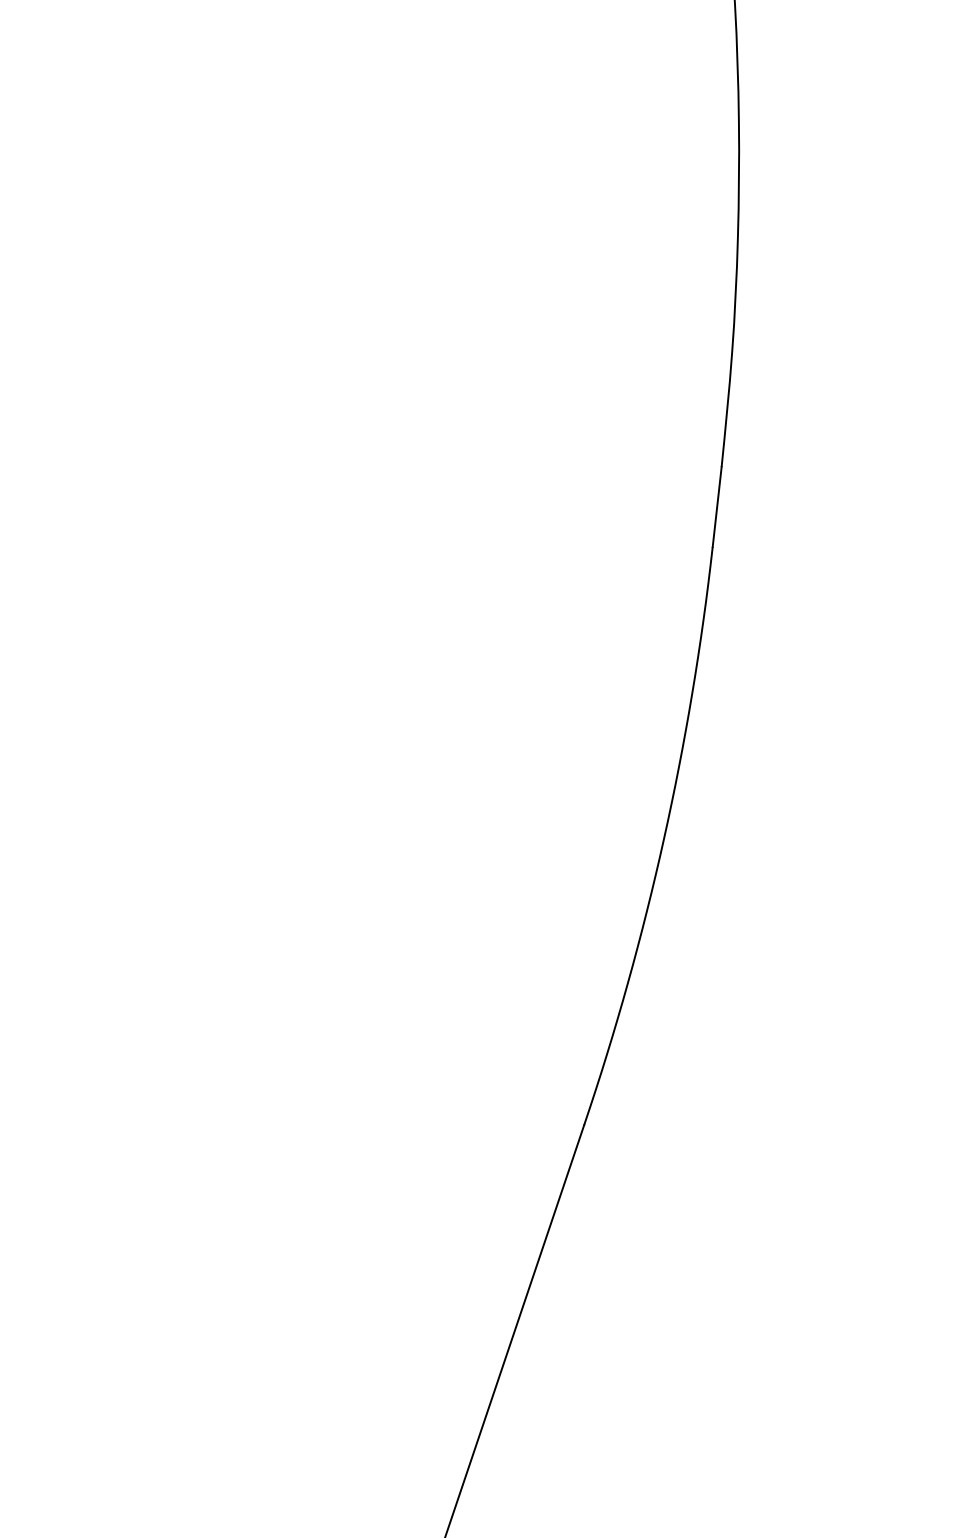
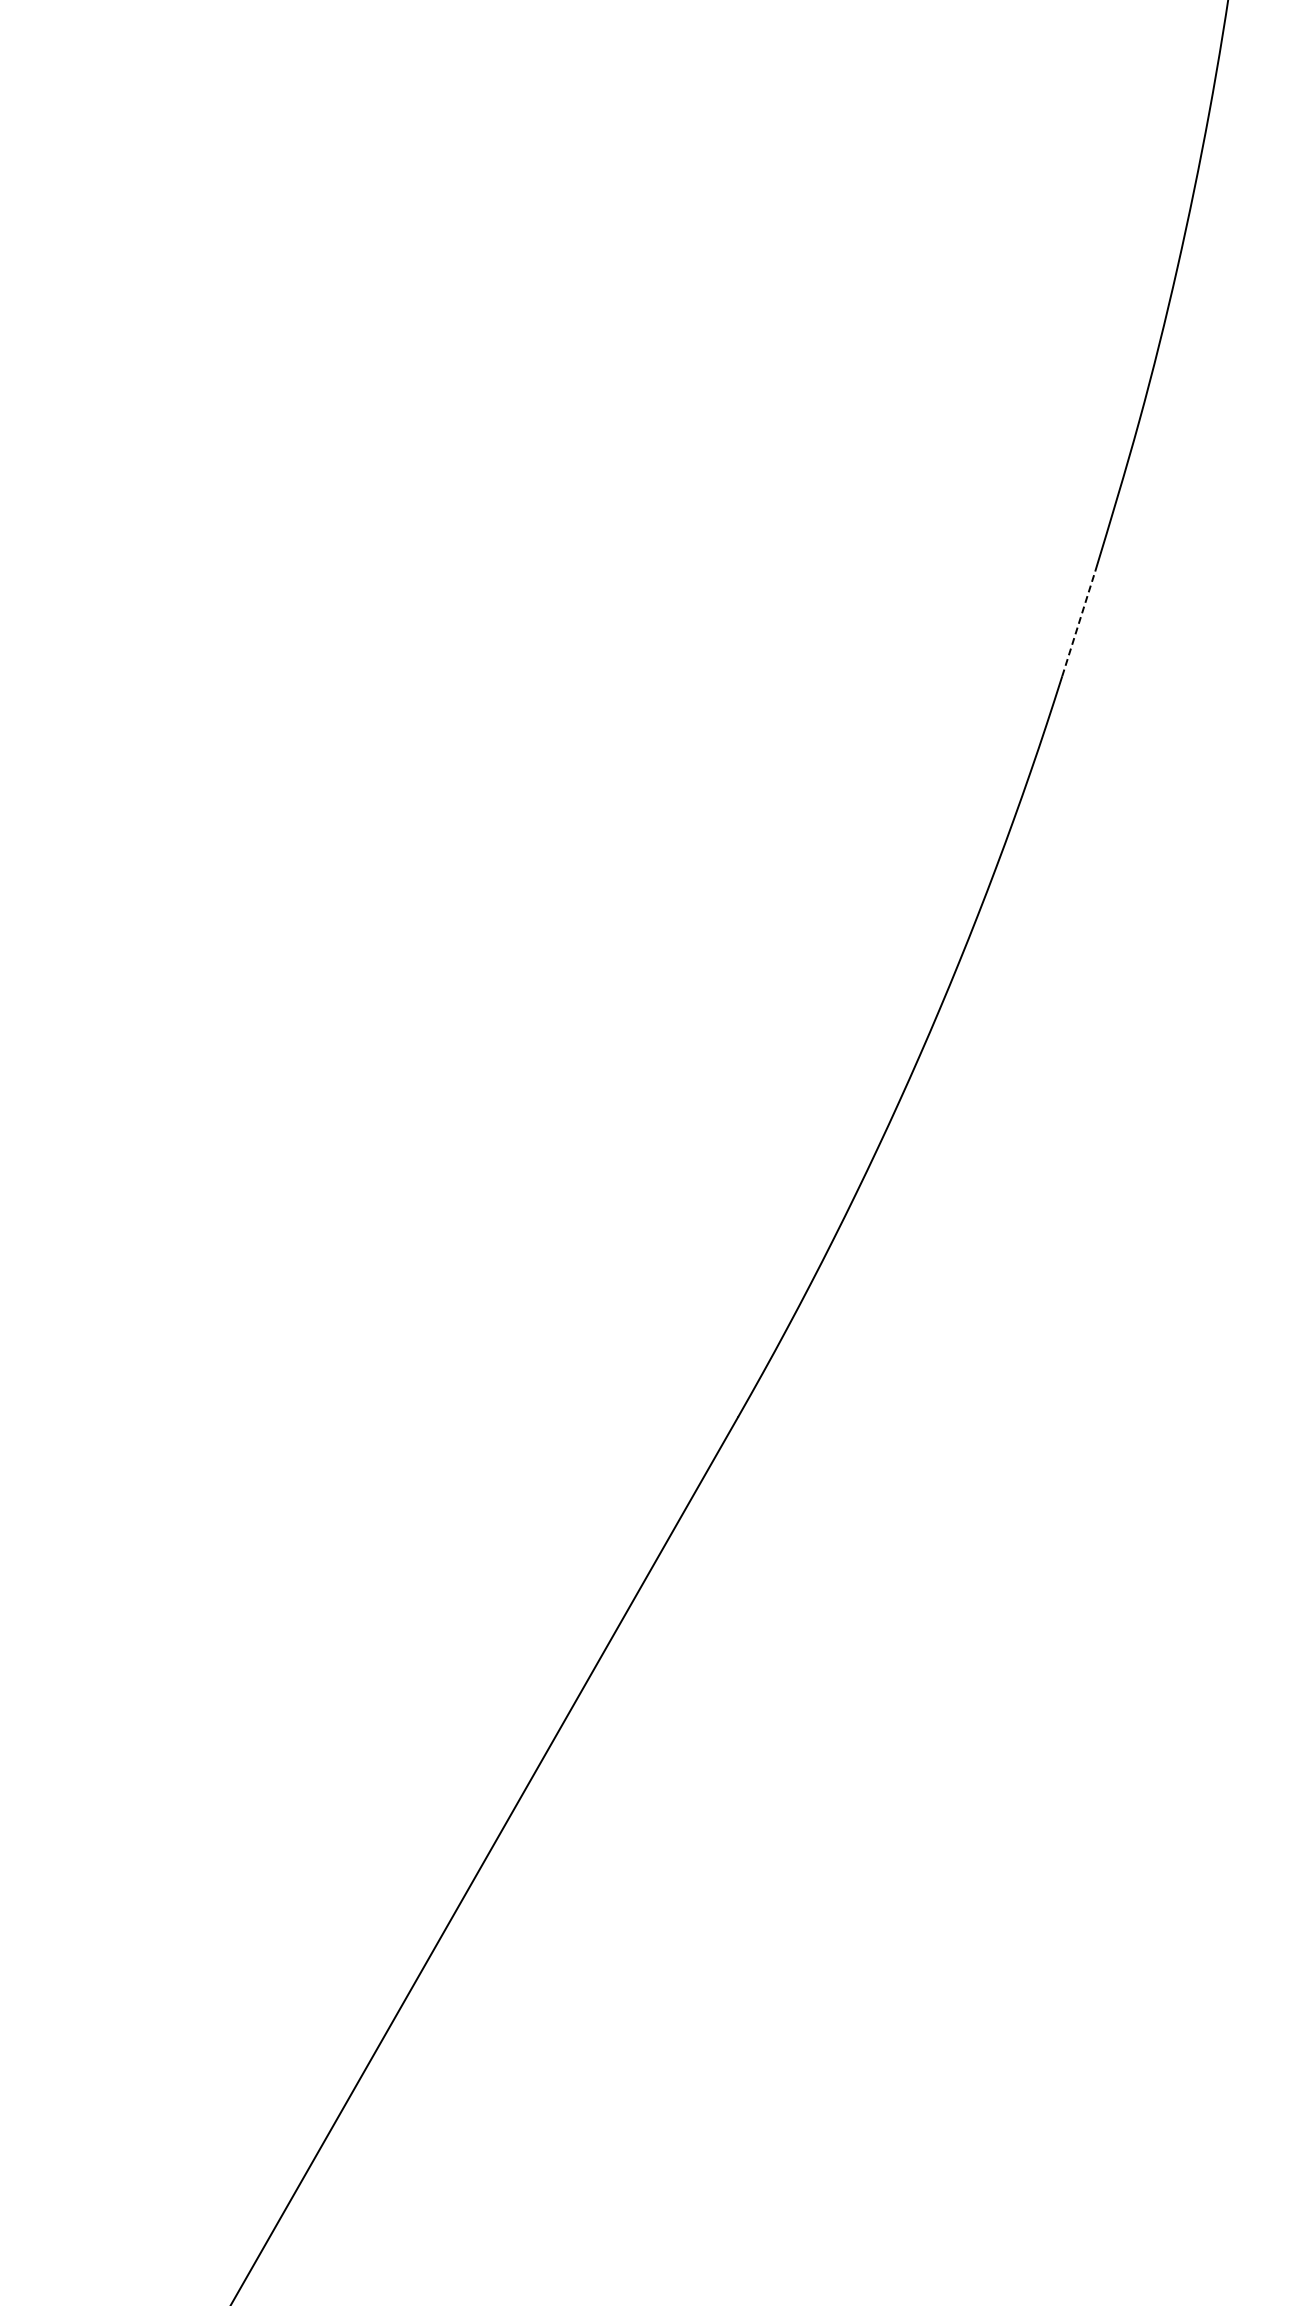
line: (716, 506) -> (1078, 623), solid -> dashed

